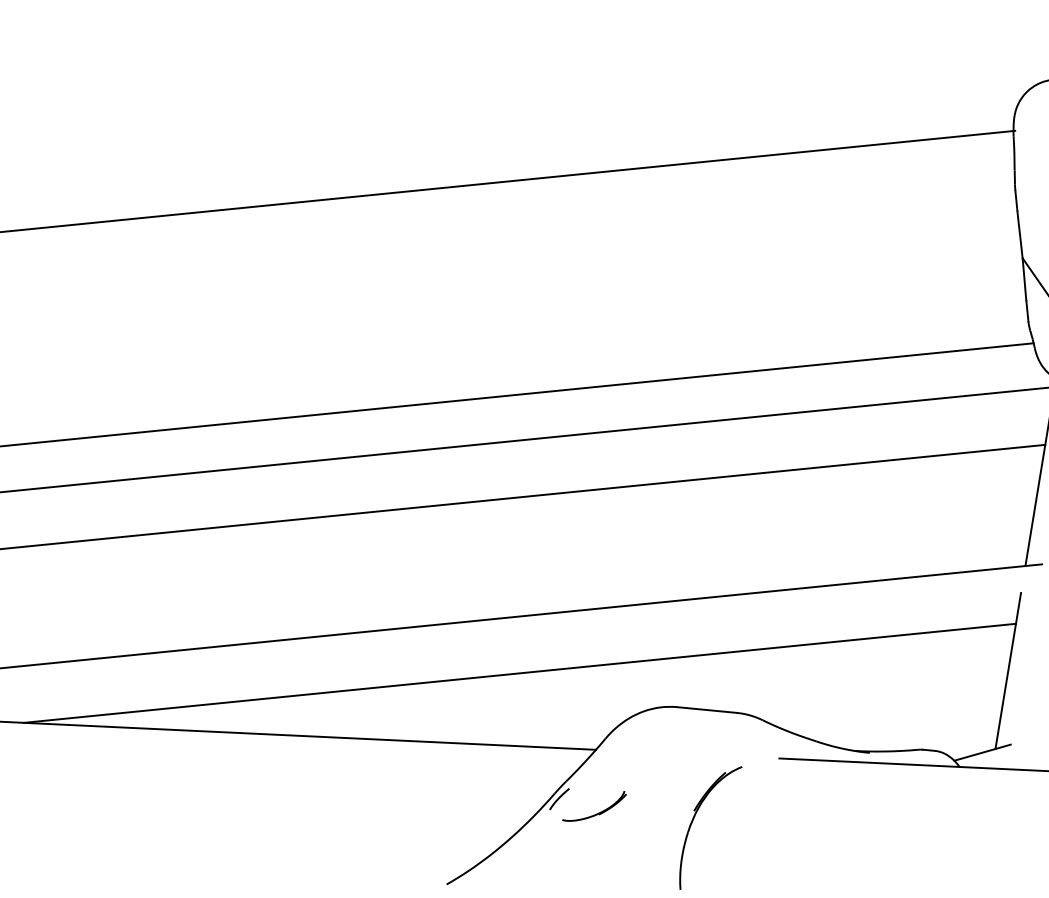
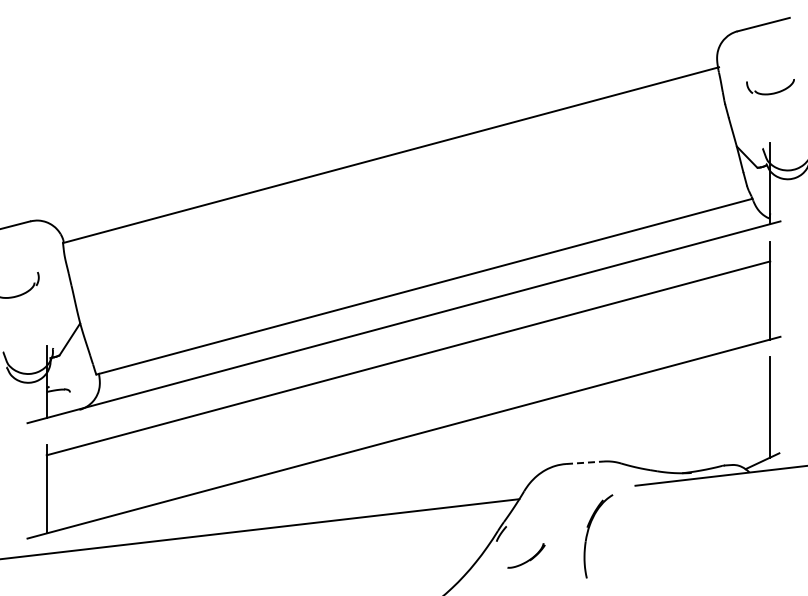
line: (519, 672) -> (463, 458), removed
line: (707, 709) -> (585, 462), solid -> dashed
part: (594, 805) -> (526, 555), moved

